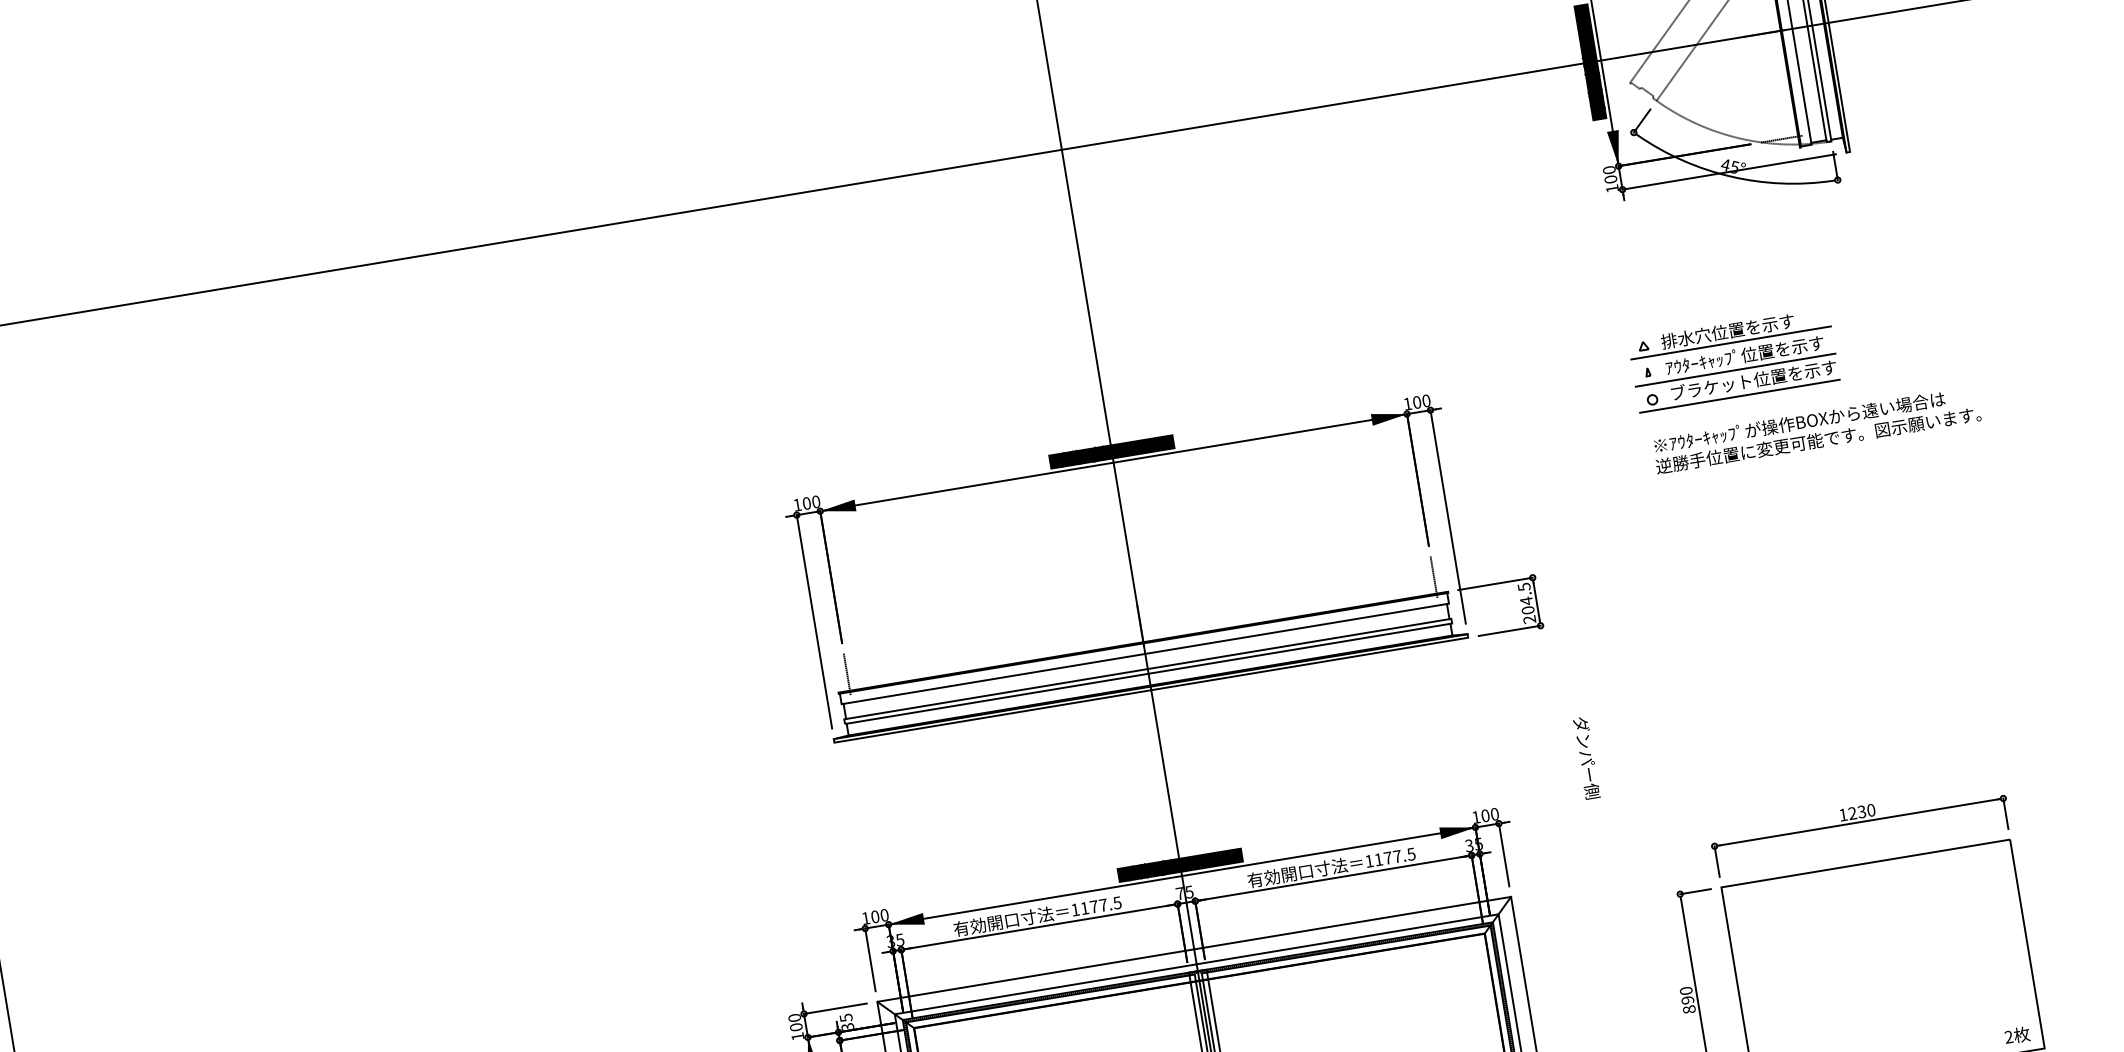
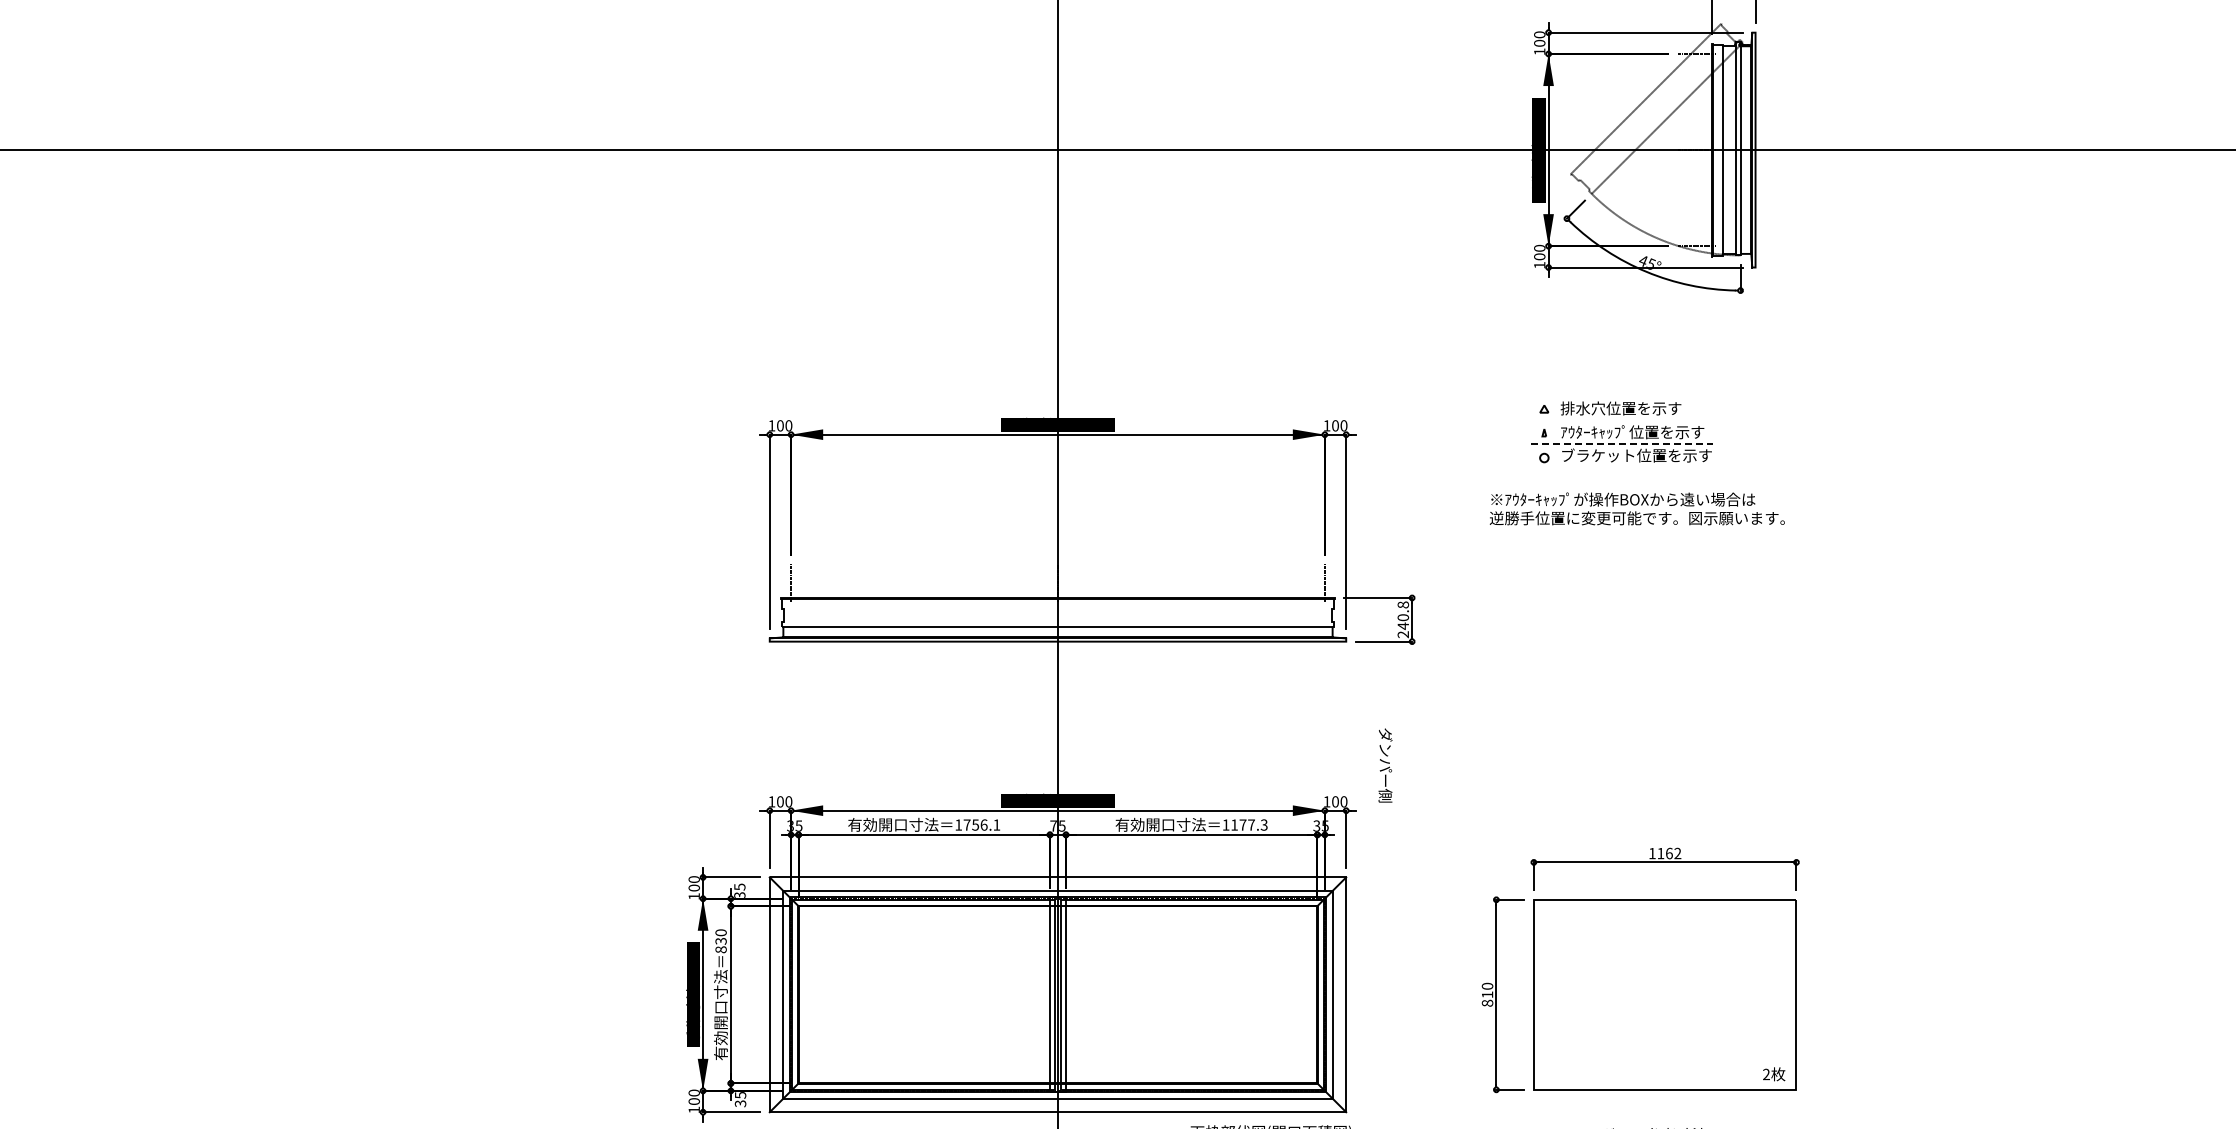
line: (1731, 343) -> (1622, 419), removed
line: (1735, 369) -> (1622, 443), solid -> dashed
line: (1740, 396) -> (1622, 467), removed
text: (1815, 429) -> (1636, 508), moved
text: (1526, 598) -> (1403, 615), 204.5 -> 240.8
line: (1144, 653) -> (1057, 608), removed
line: (1147, 669) -> (1057, 622), removed
text: (1586, 758) -> (1385, 765), moved
text: (1862, 811) -> (1669, 853), 1230 -> 1162
text: (1411, 853) -> (1264, 824), 1177.5 -> 1177.3
text: (1100, 905) -> (981, 824), 1177.5 -> 1756.1
text: (1687, 999) -> (1487, 994), 890 -> 810

